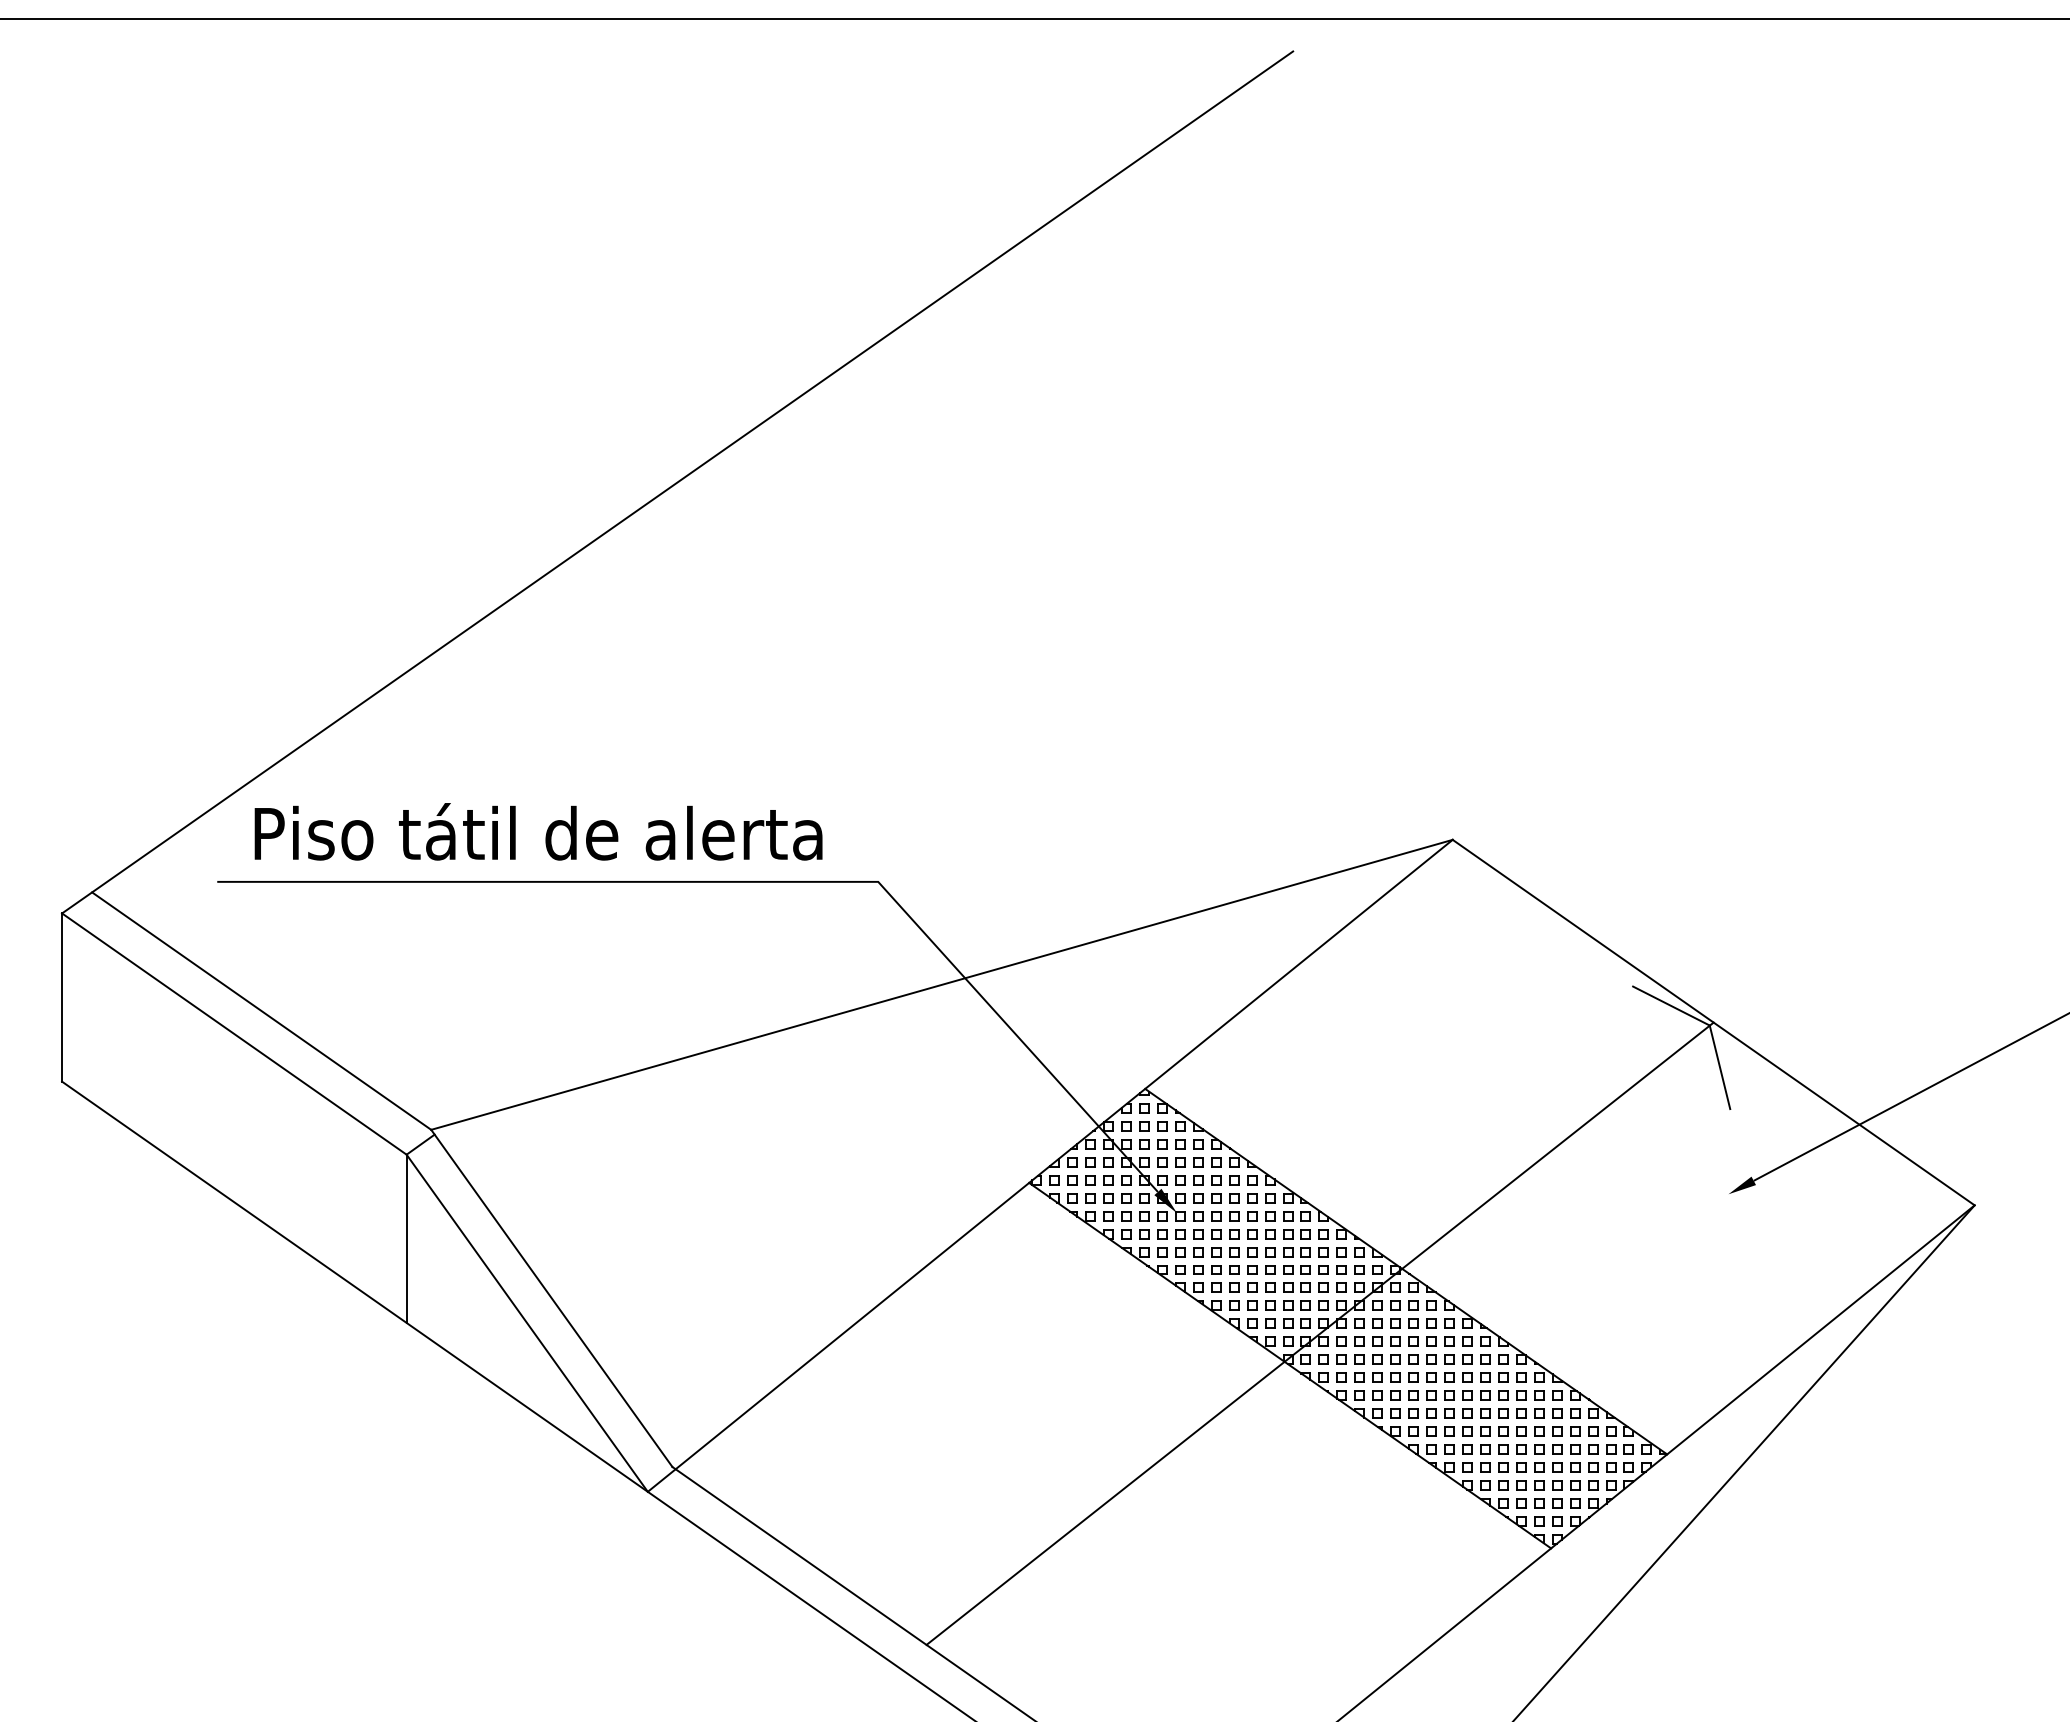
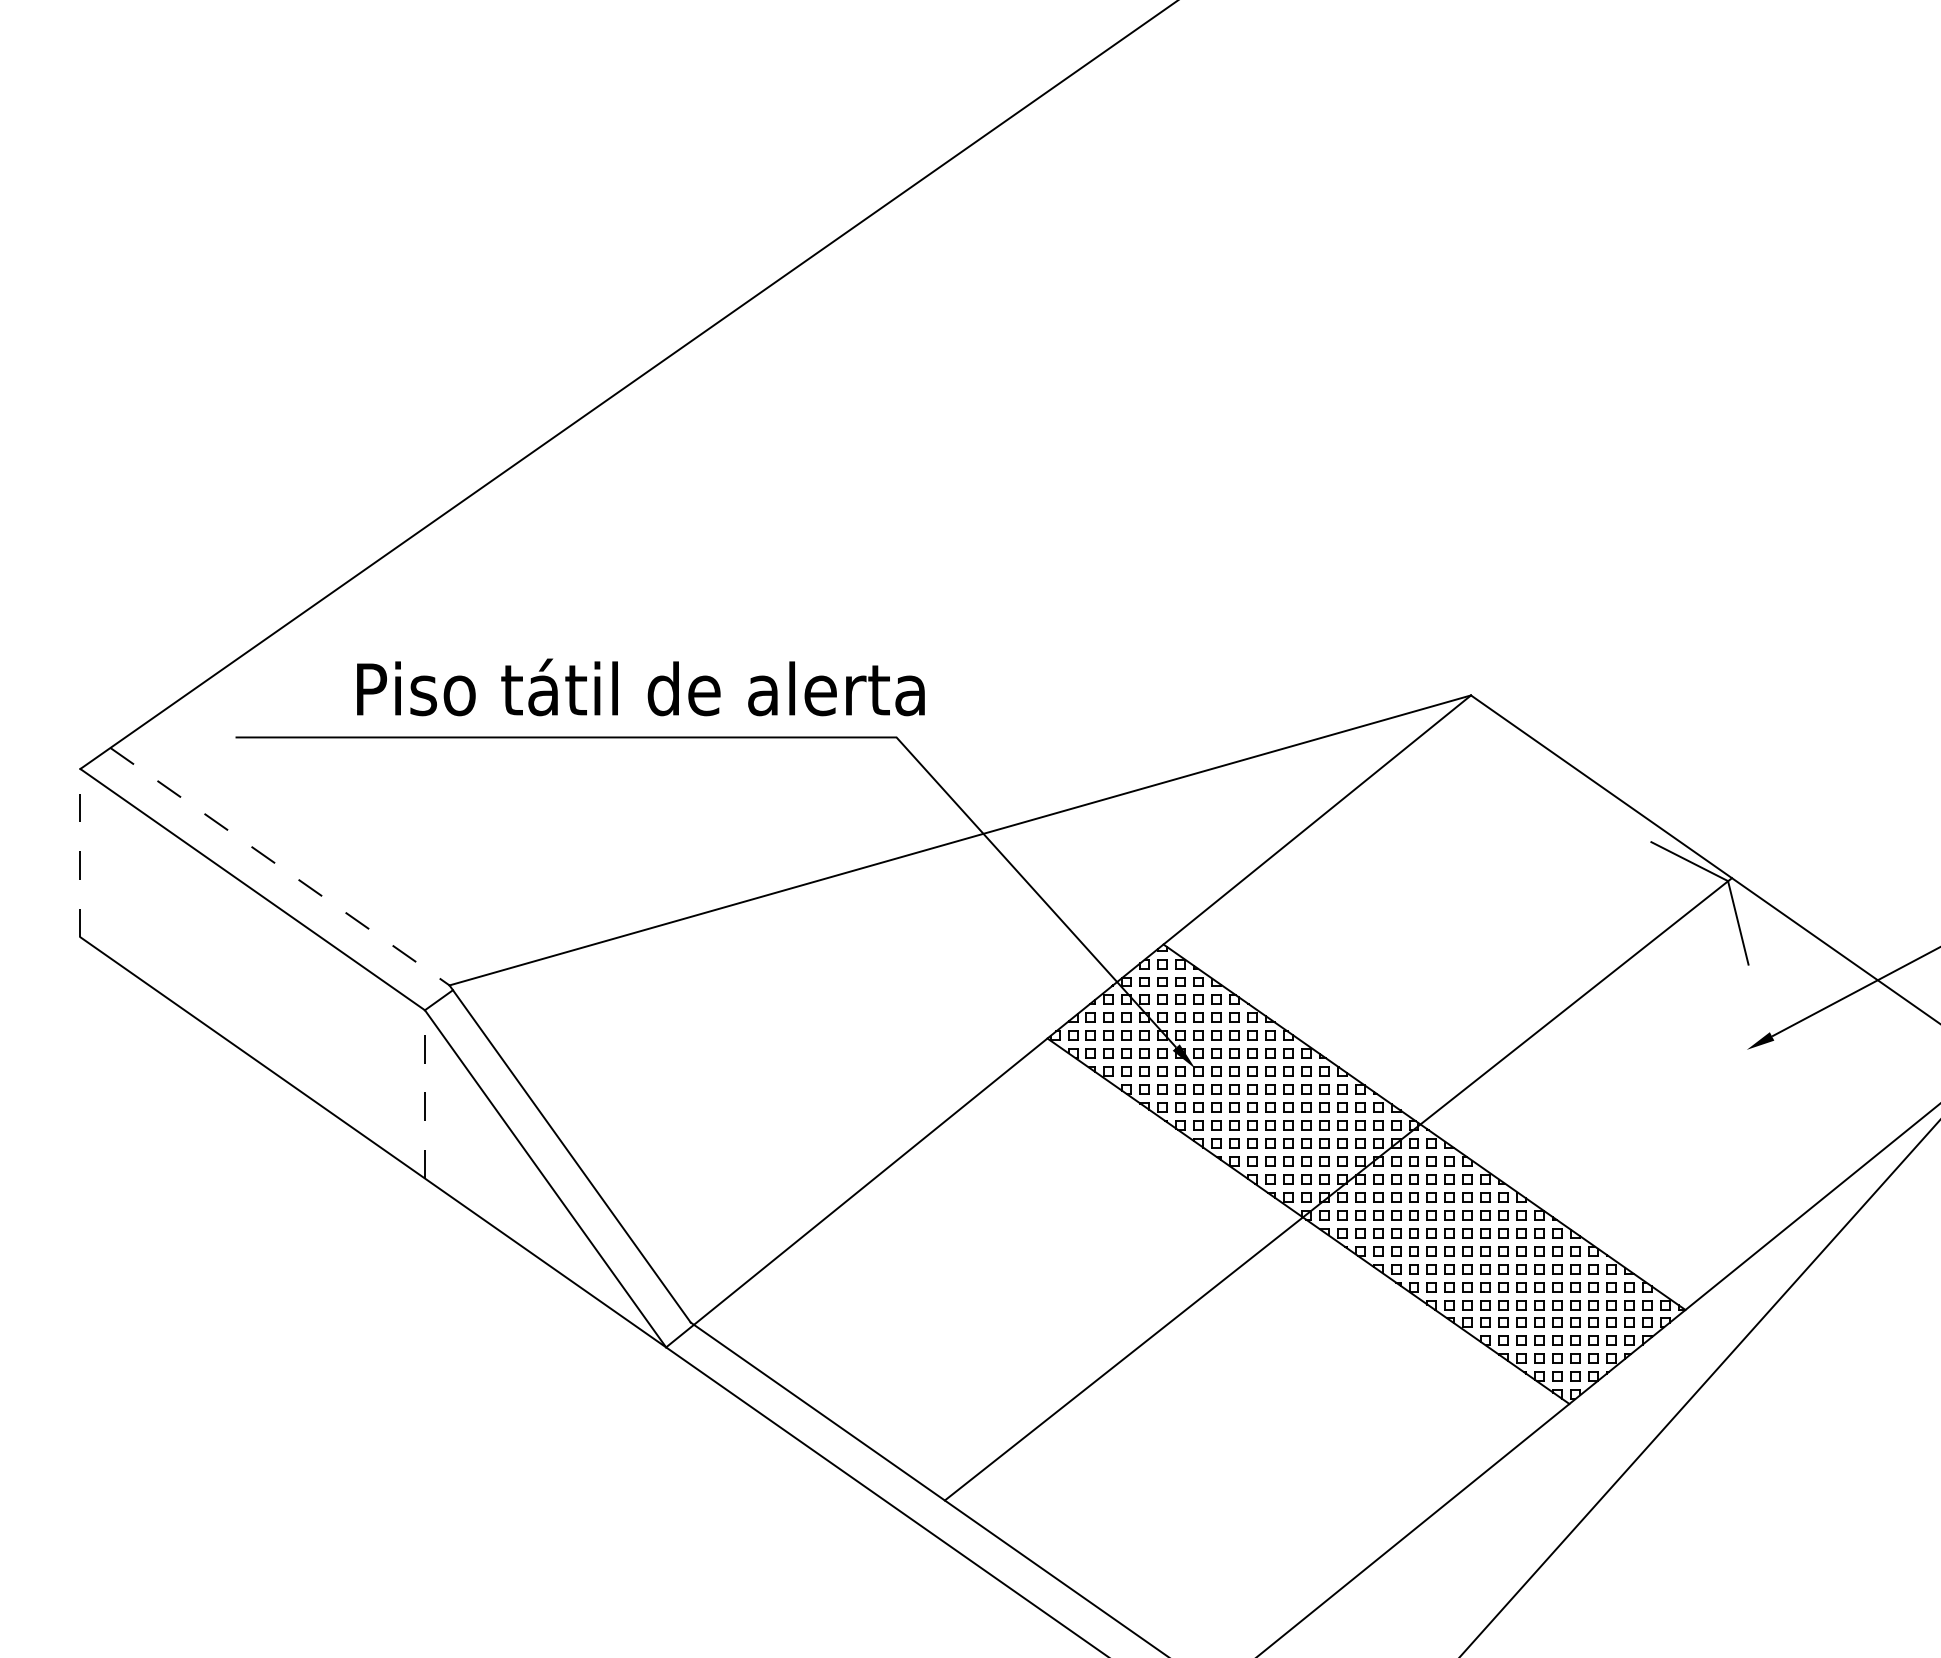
text: (538, 831) -> (640, 687), moved
line: (62, 997) -> (80, 853), solid -> dashed
line: (261, 1011) -> (279, 867), solid -> dashed
line: (406, 1238) -> (424, 1094), solid -> dashed

